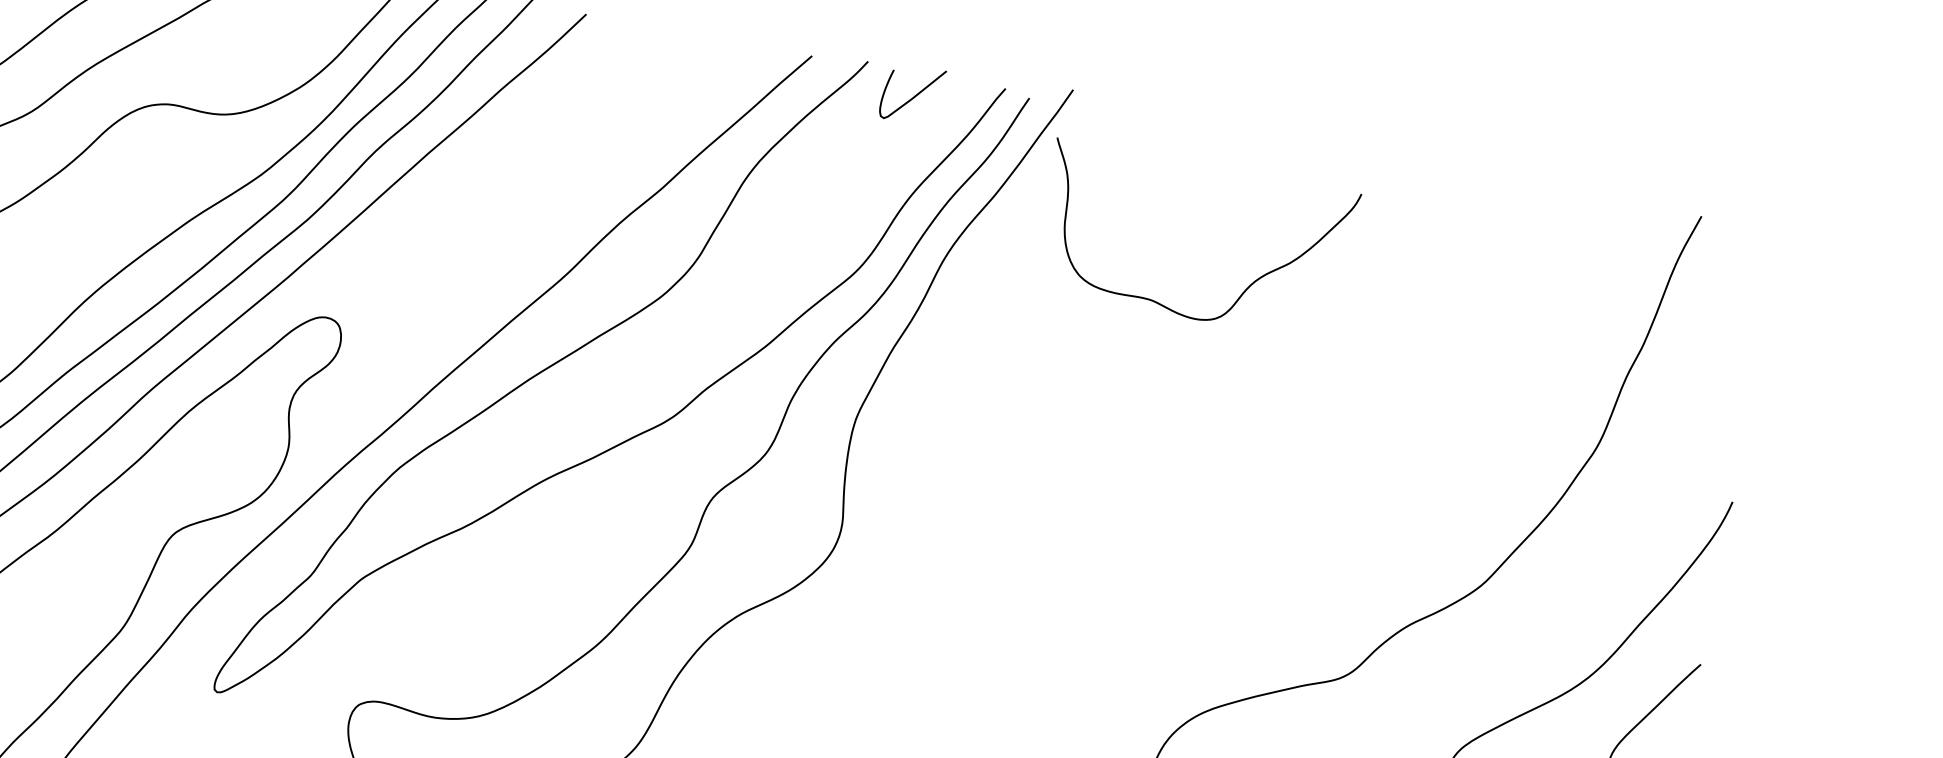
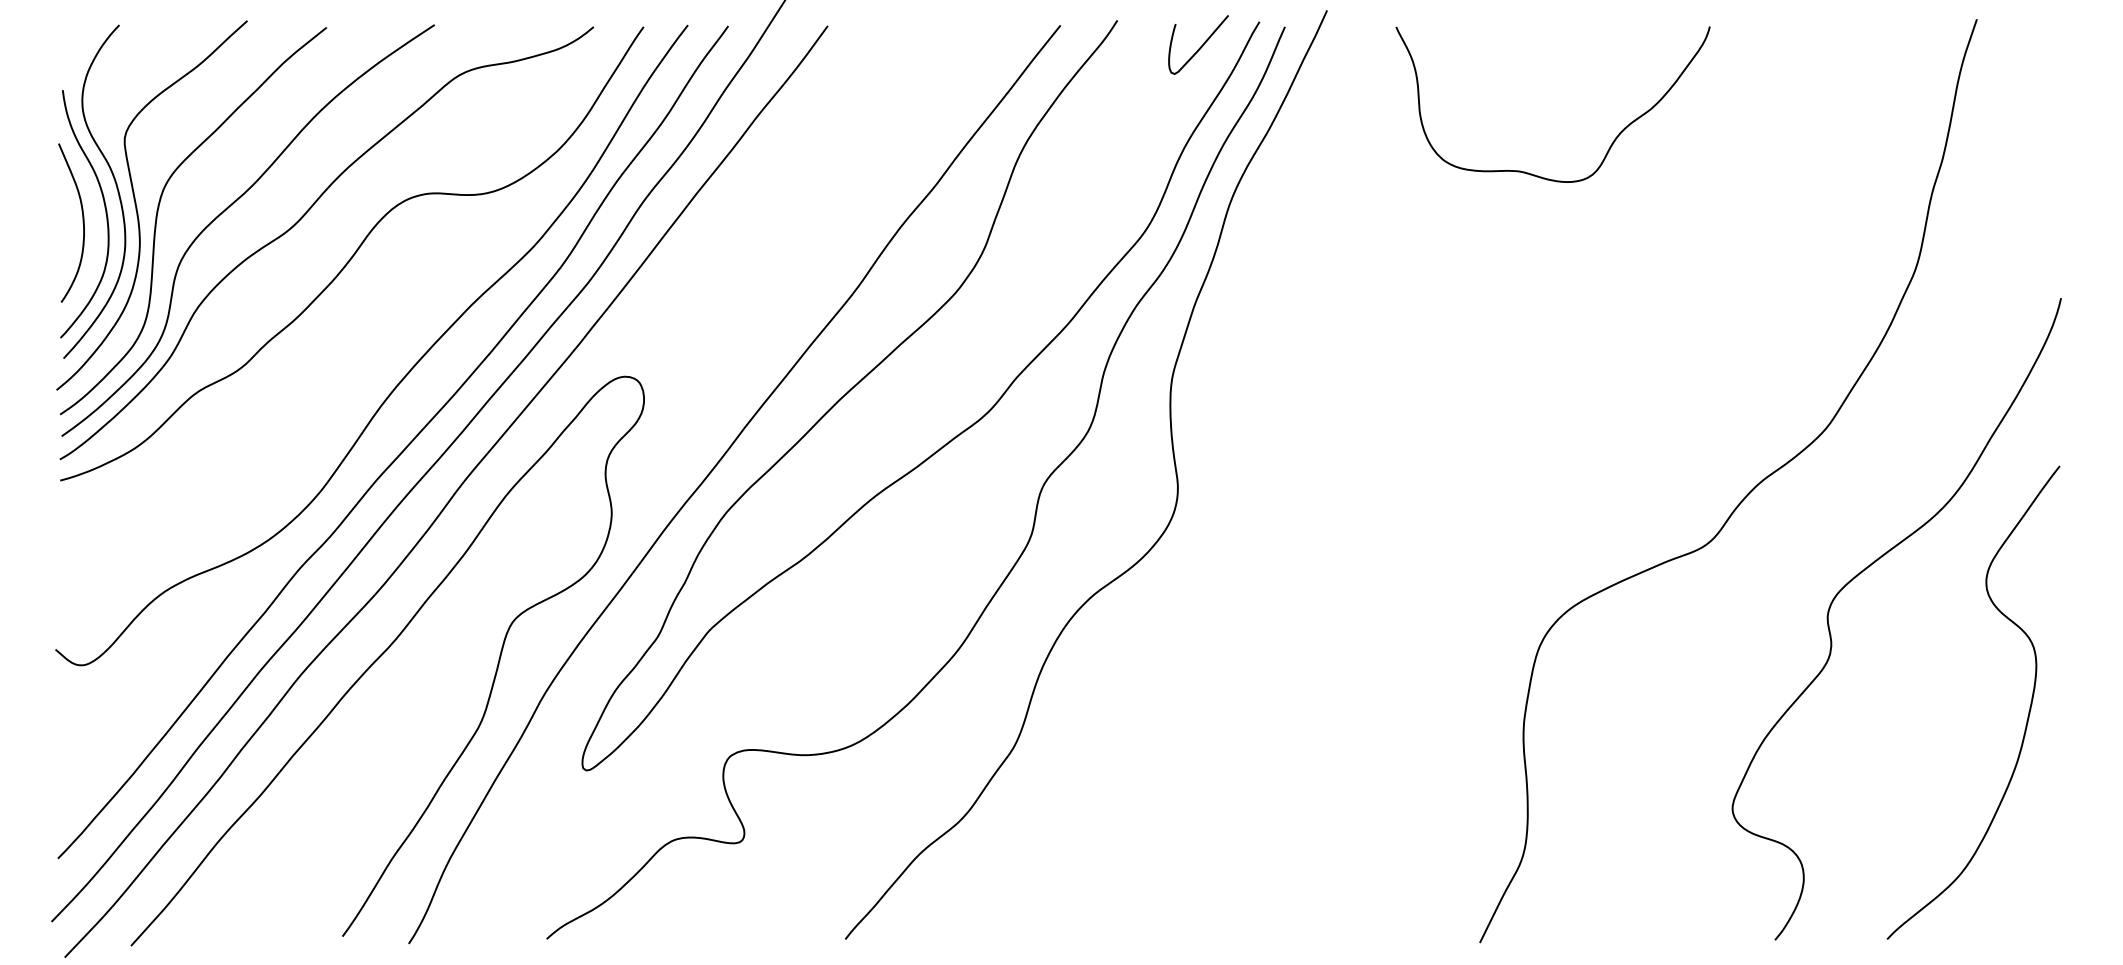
curve: (913, 96) -> (1200, 46), moved
curve: (1244, 289) -> (1611, 143), moved

